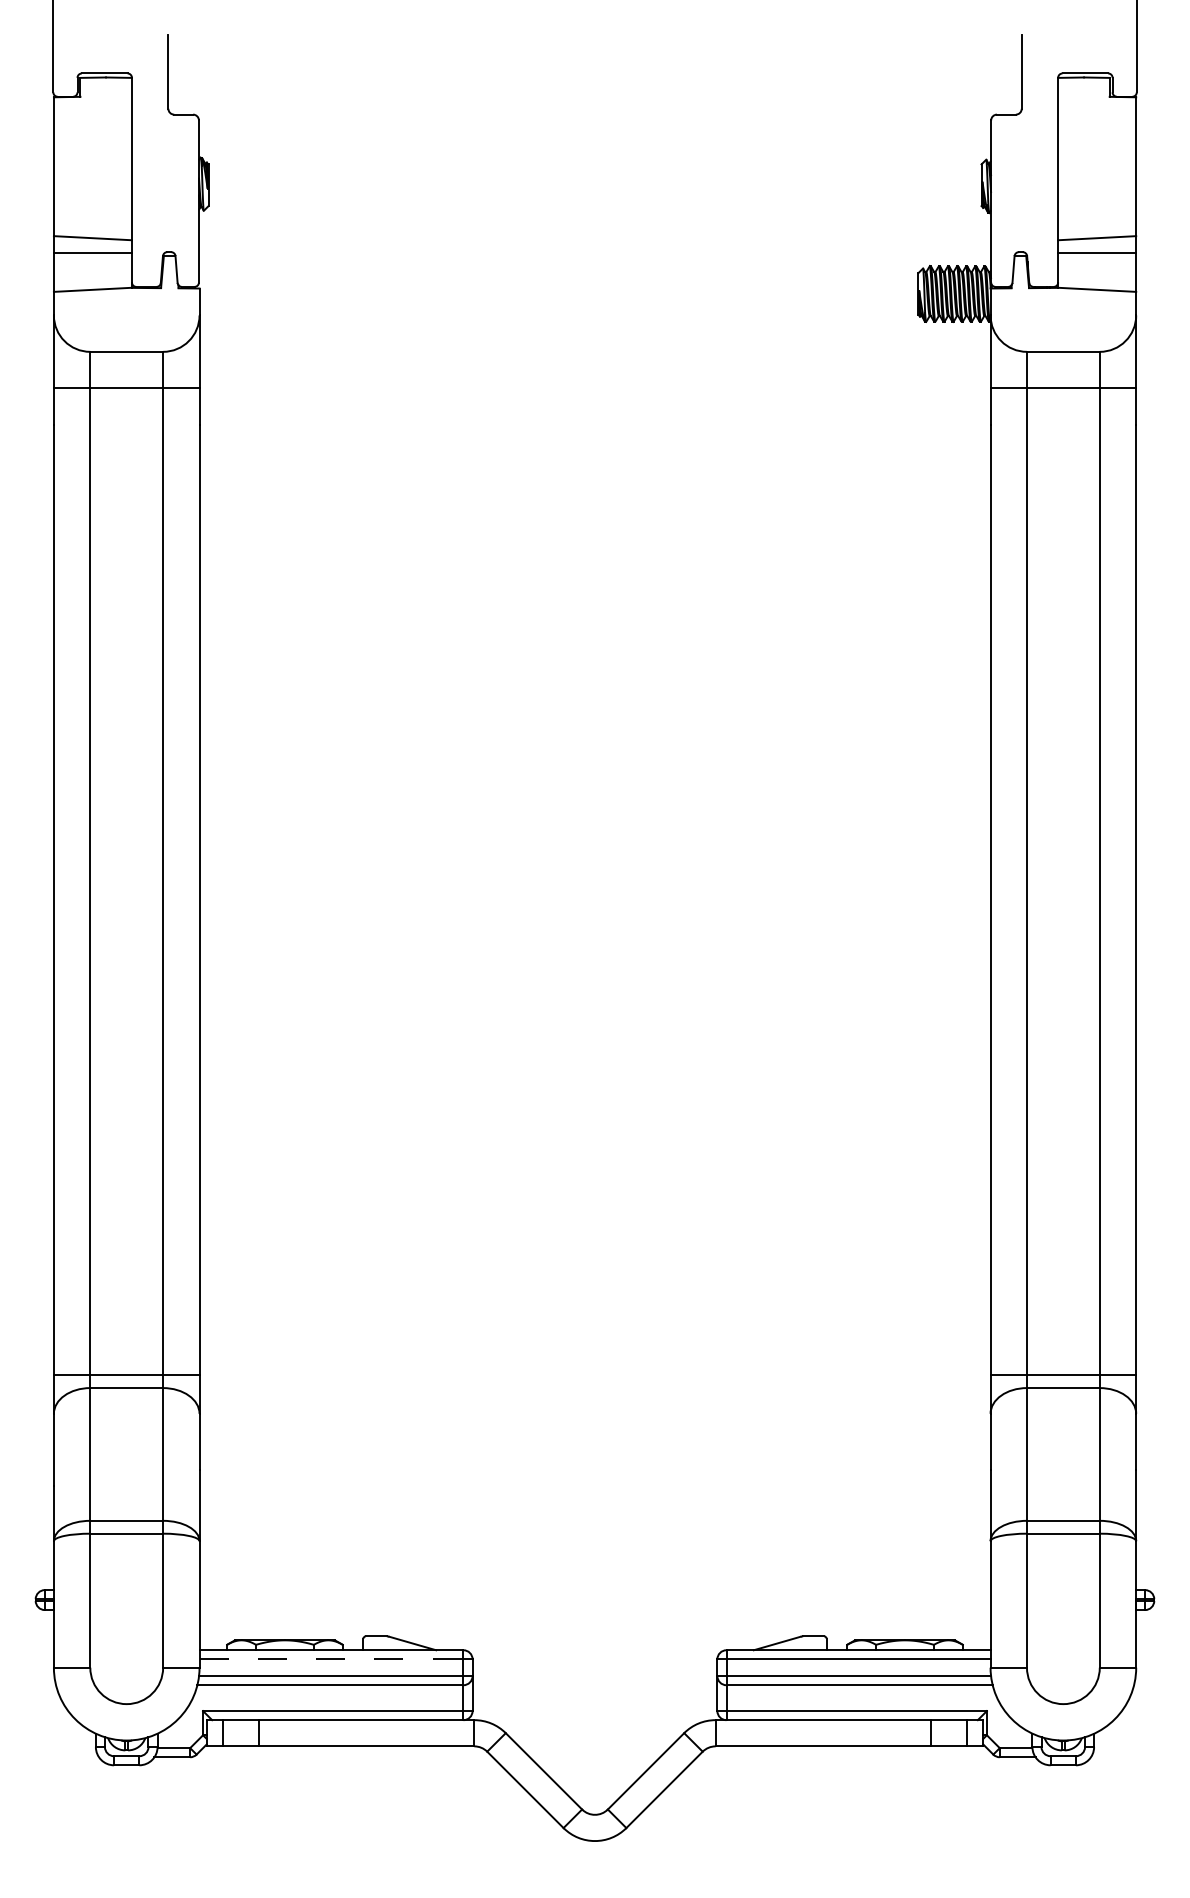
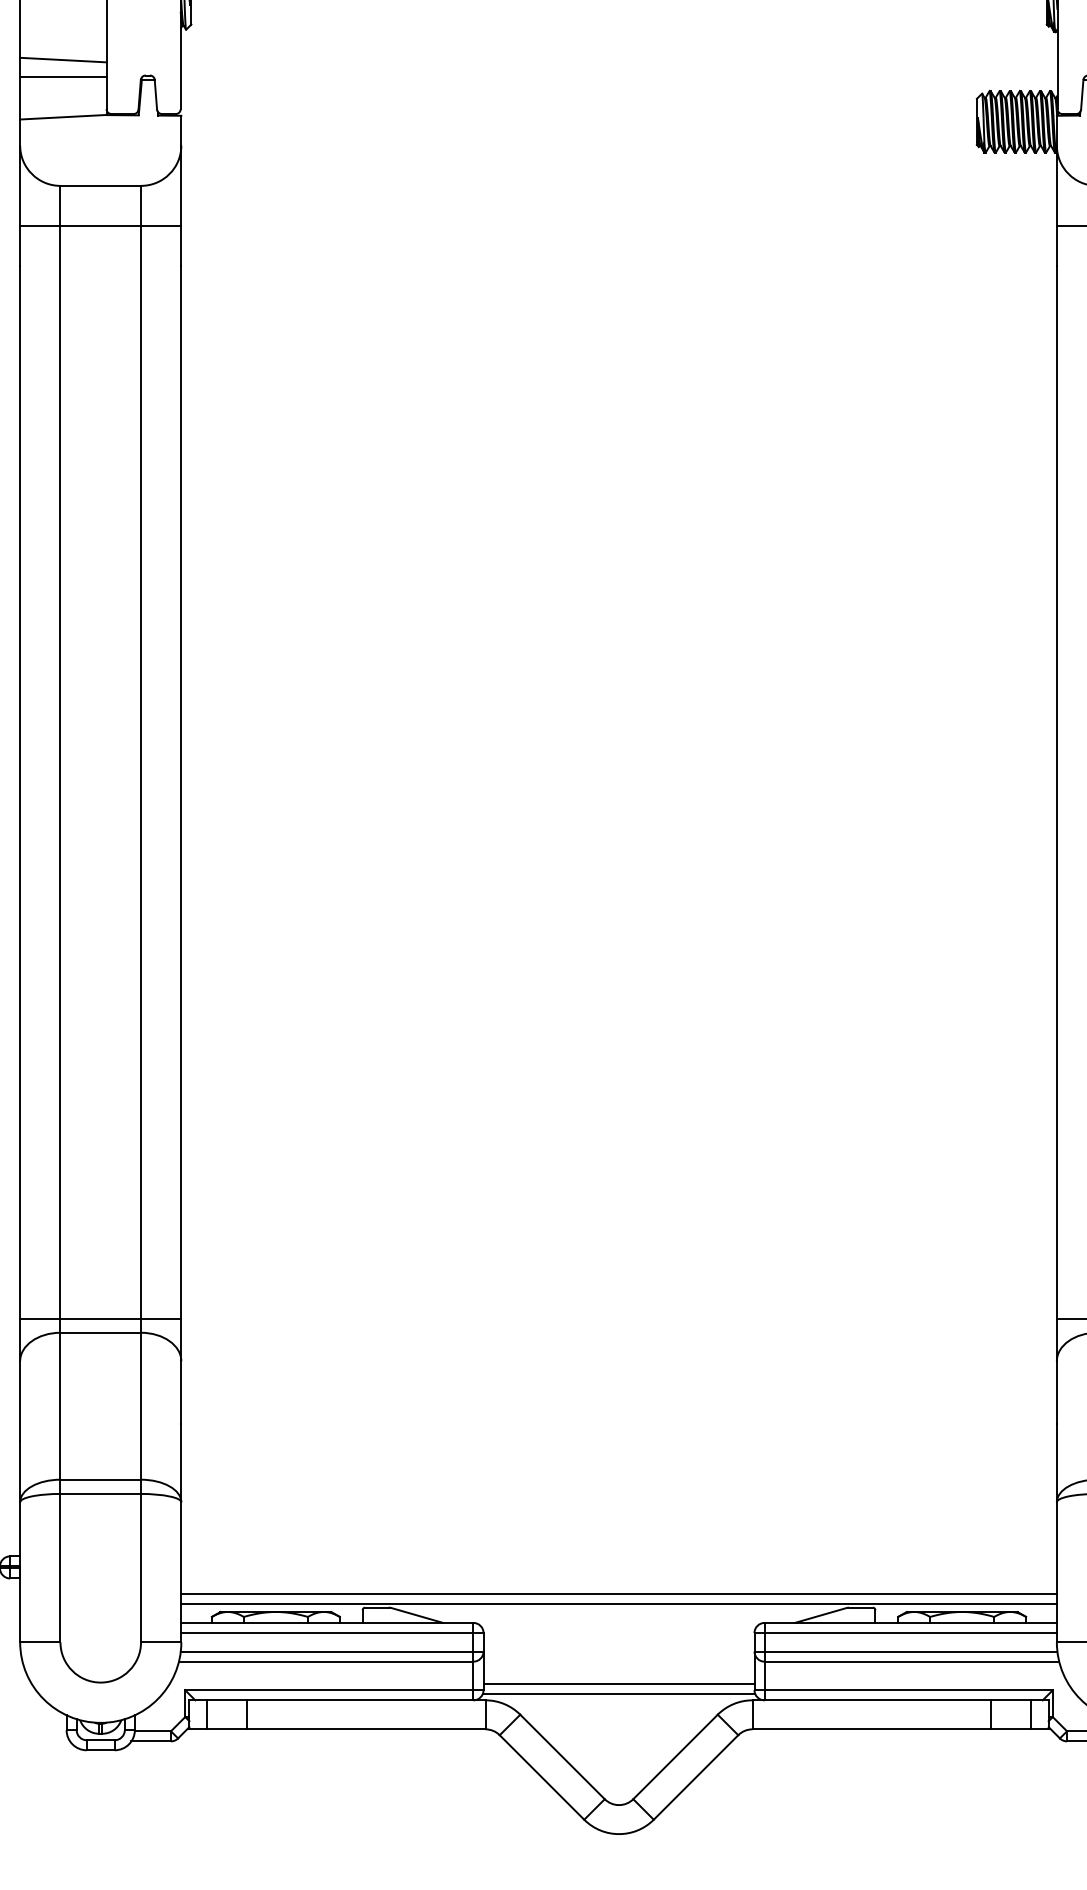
line: (594, 1624) -> (618, 1594), added
line: (594, 1632) -> (618, 1603), added
line: (331, 1659) -> (327, 1633), dashed -> solid
line: (594, 1705) -> (618, 1684), added
line: (594, 1714) -> (618, 1694), added

